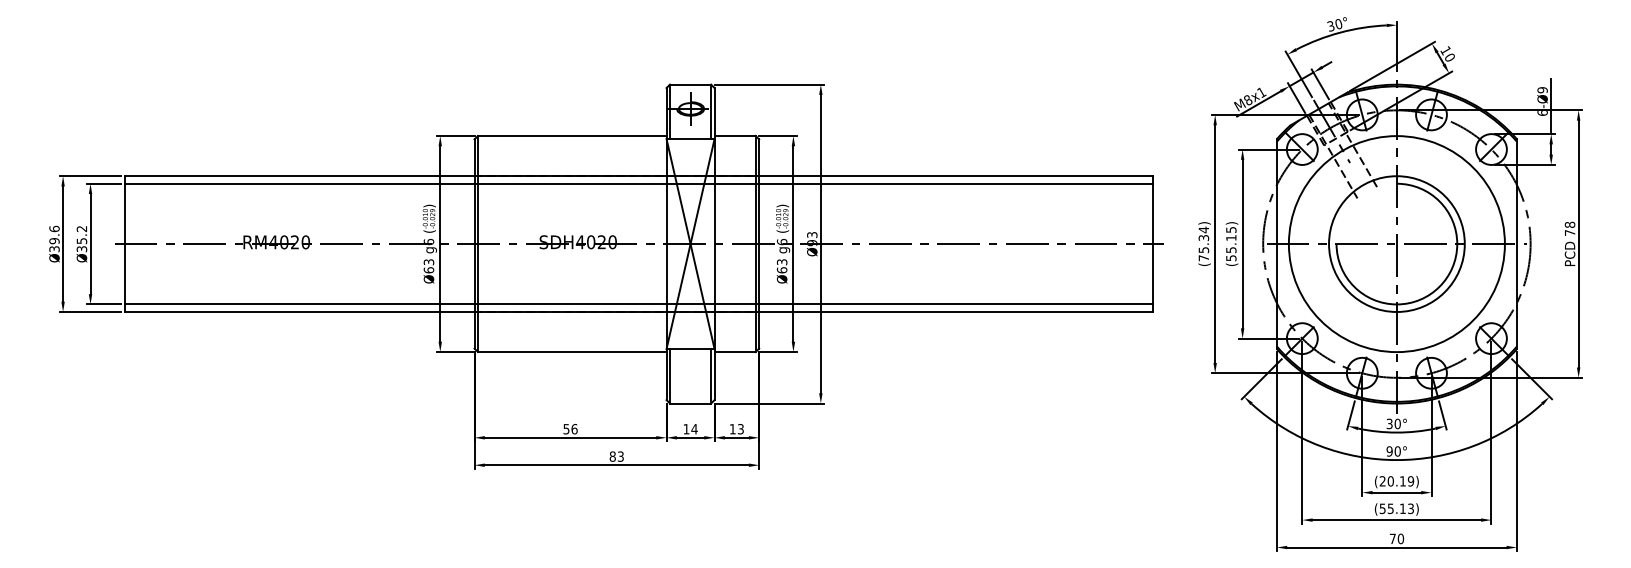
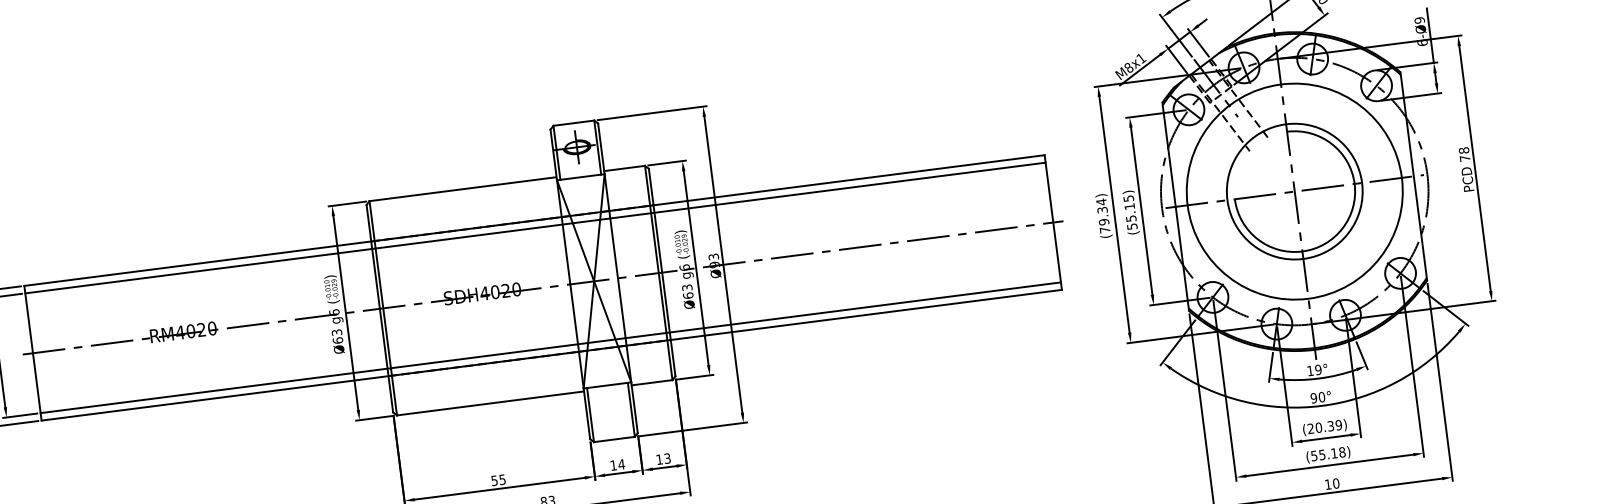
text: (1203, 250) -> (1103, 222), (75.34) -> (79.34)
text: (1393, 423) -> (1314, 370), 30° -> 19°
text: (574, 429) -> (502, 480), 56 -> 55
text: (1402, 481) -> (1330, 426), (20.19) -> (20.39)
text: (1410, 508) -> (1341, 452), (55.13) -> (55.18)
text: (1392, 538) -> (1327, 484), 70 -> 10

